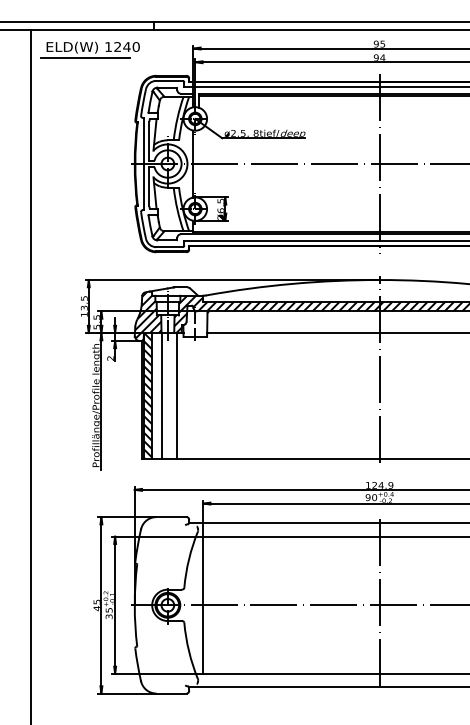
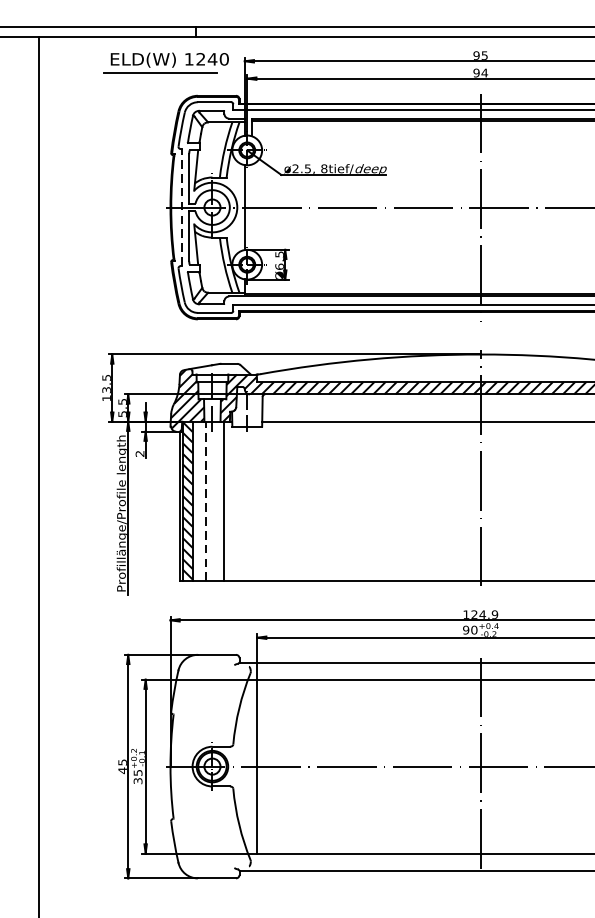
part: (89, 49) -> (165, 62), moved
line: (143, 163) -> (181, 206), solid -> dashed
line: (162, 396) -> (205, 502), solid -> dashed

